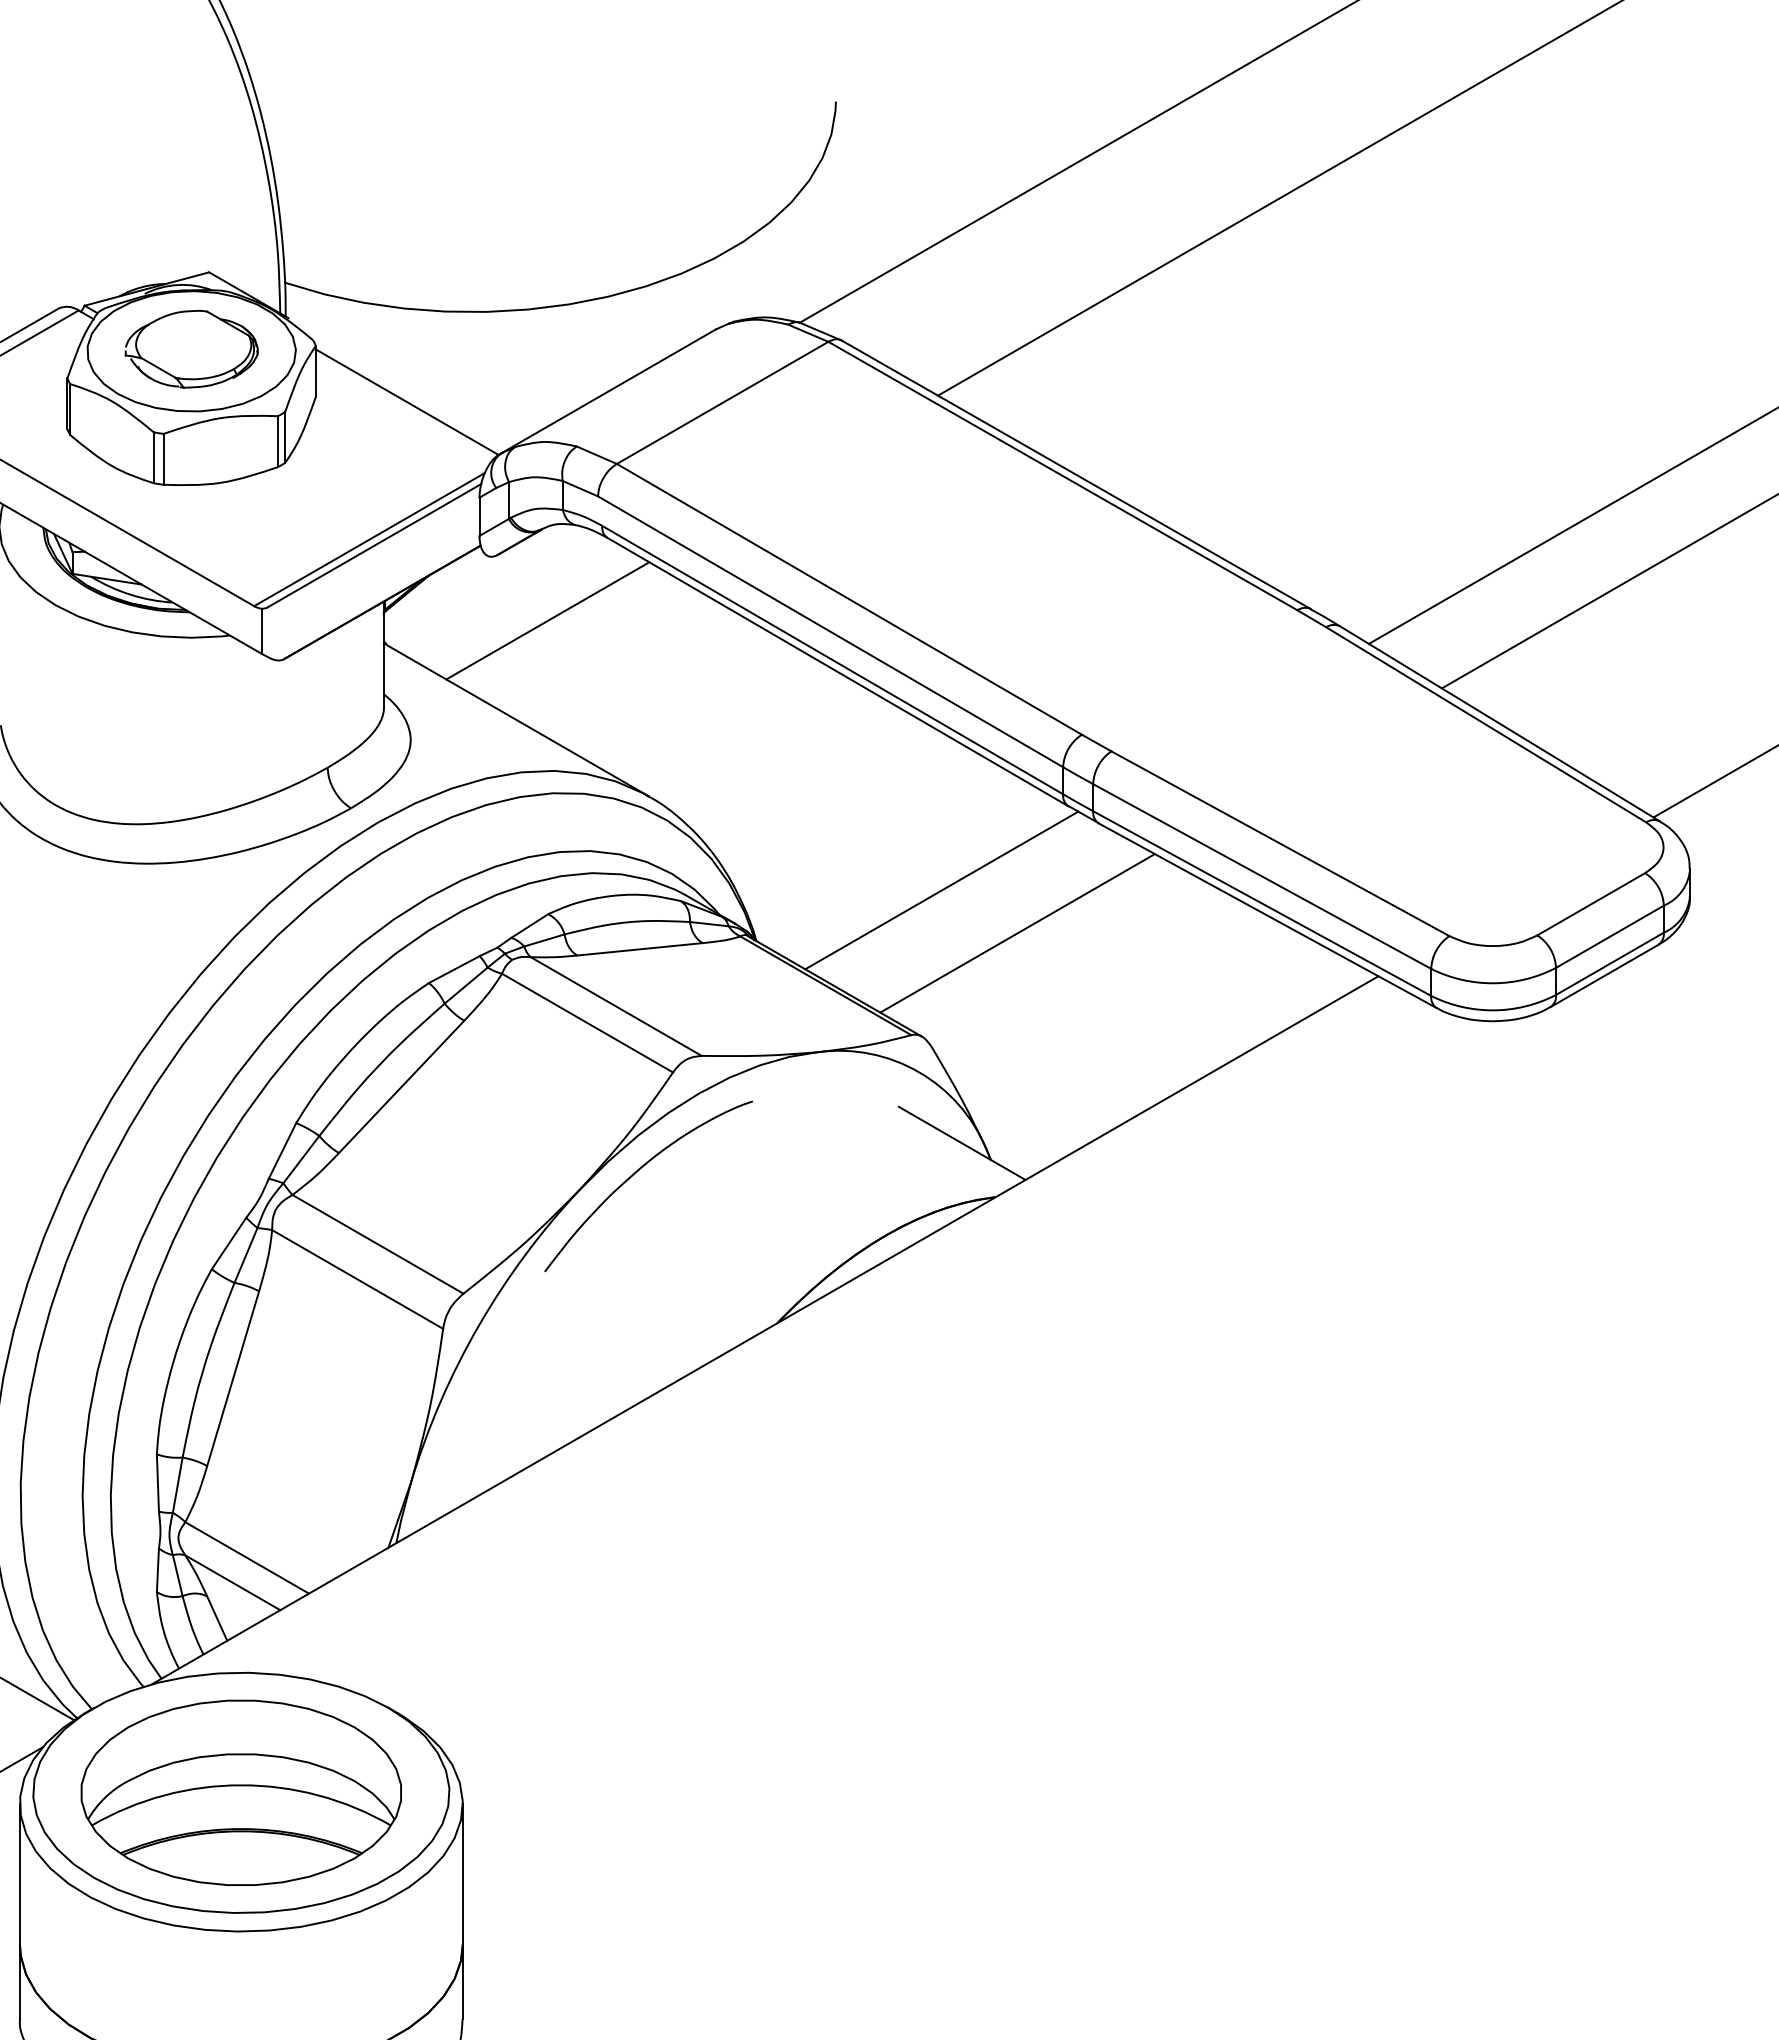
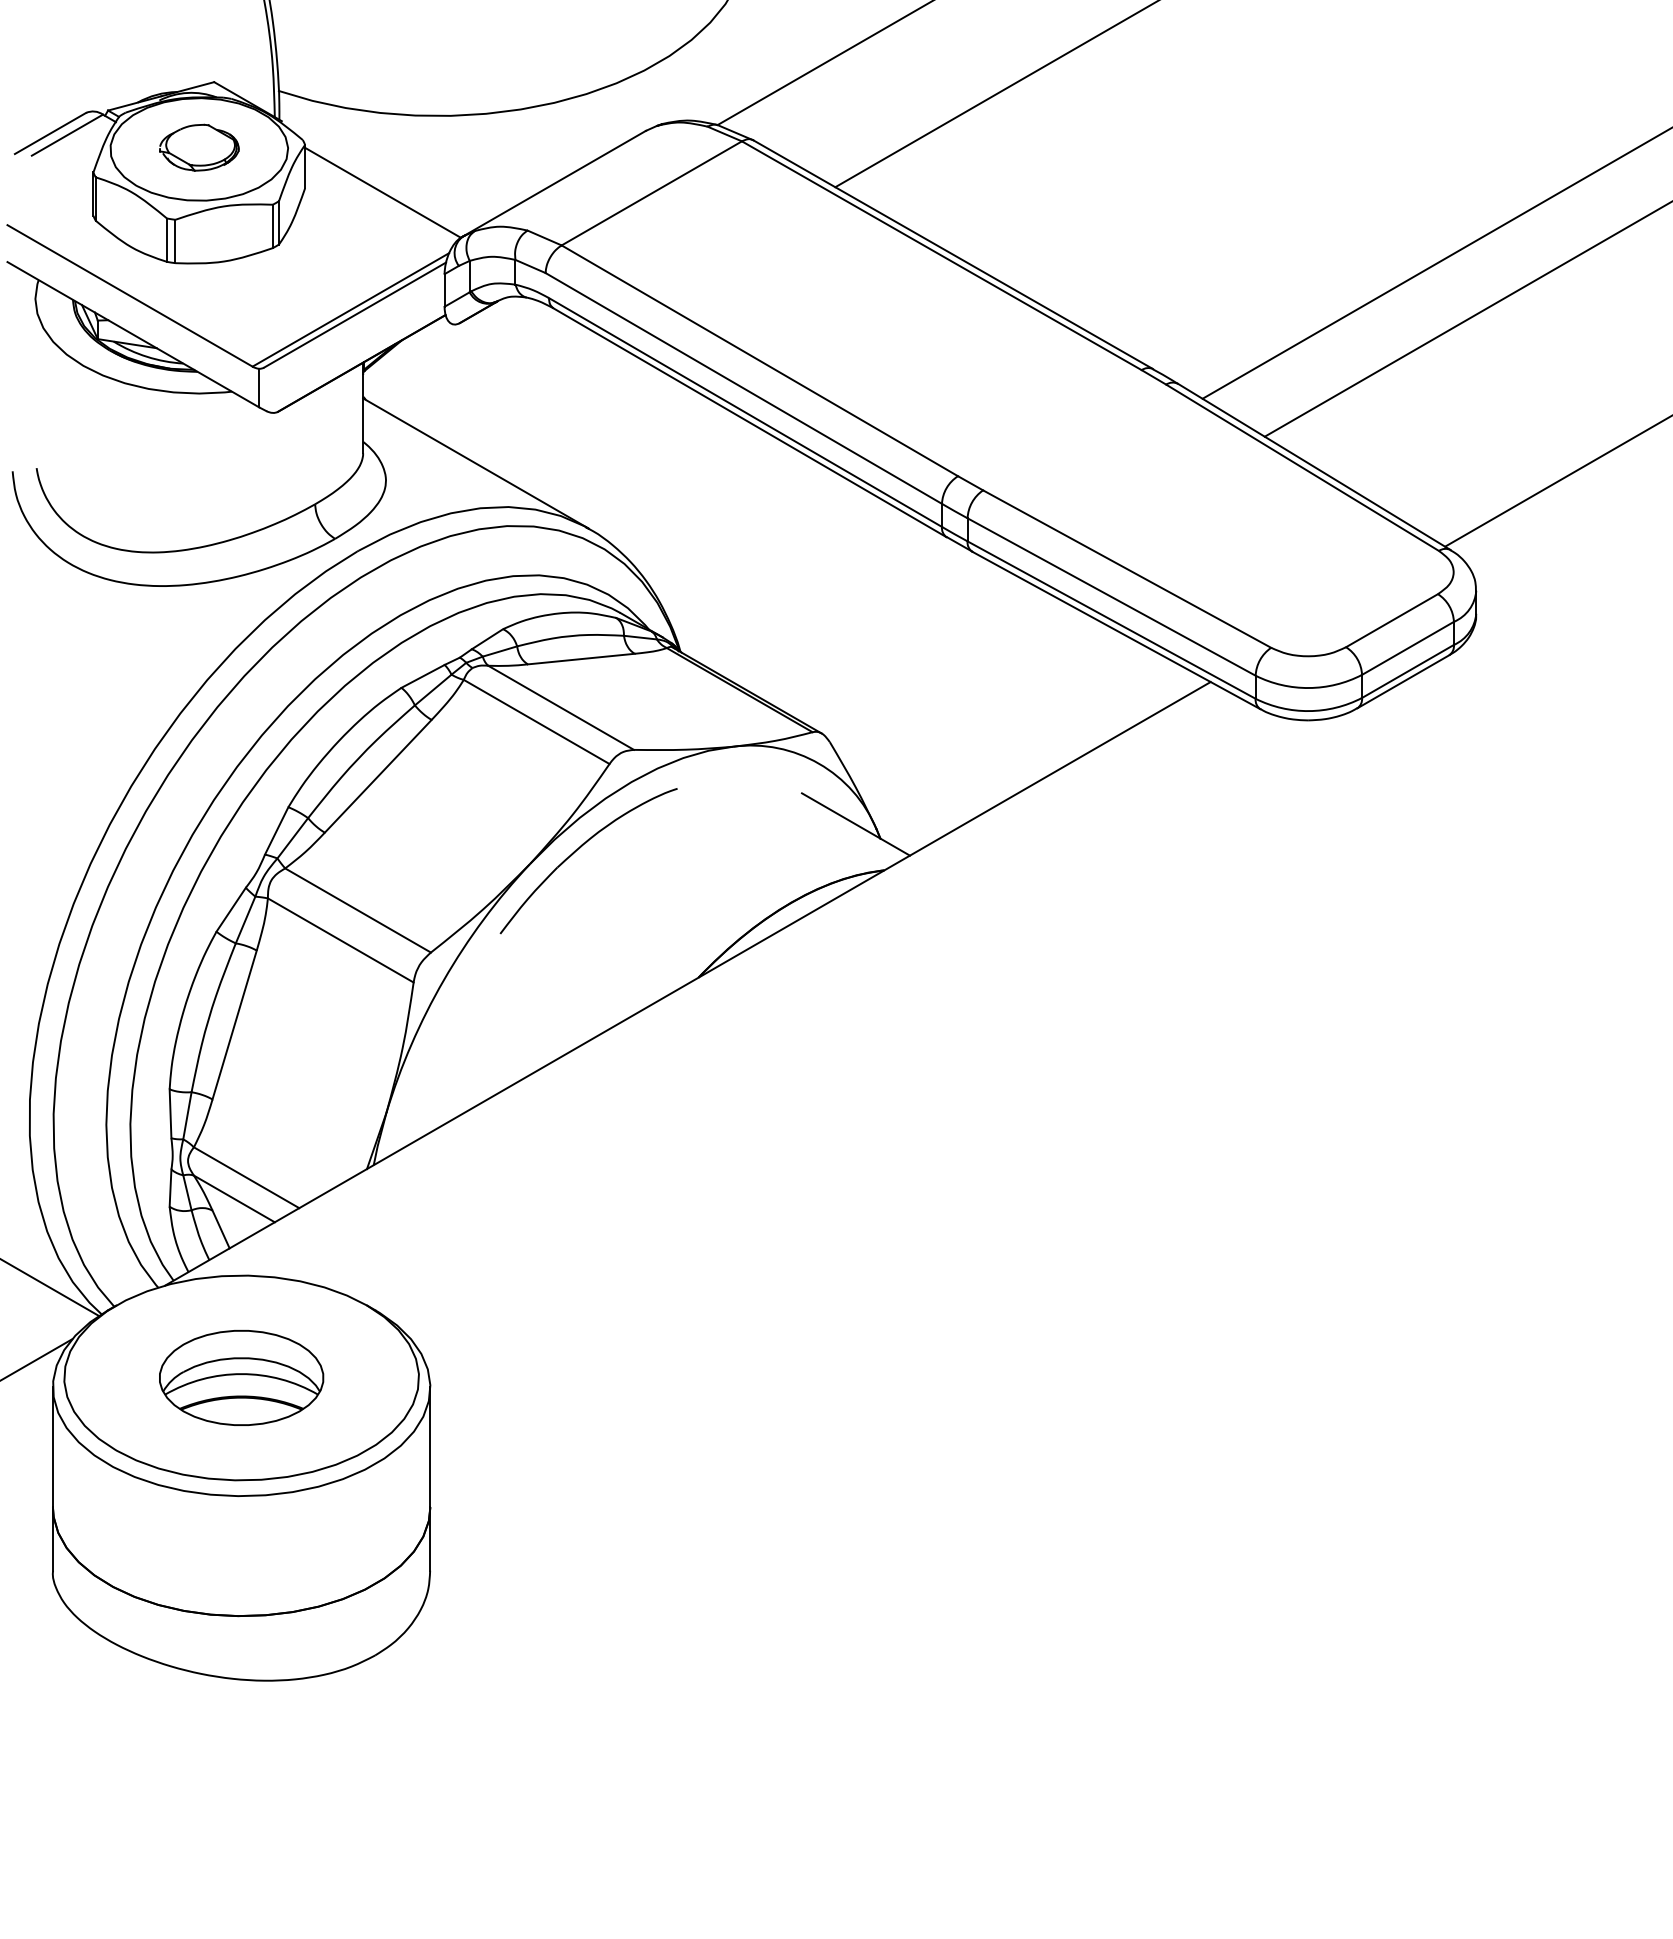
part: (191, 349) -> (199, 147), size x0.7
line: (547, 621) -> (502, 379), removed
line: (941, 889) -> (838, 608), removed
line: (1017, 933) -> (903, 645), removed
part: (241, 1792) -> (241, 1377), size x0.6

